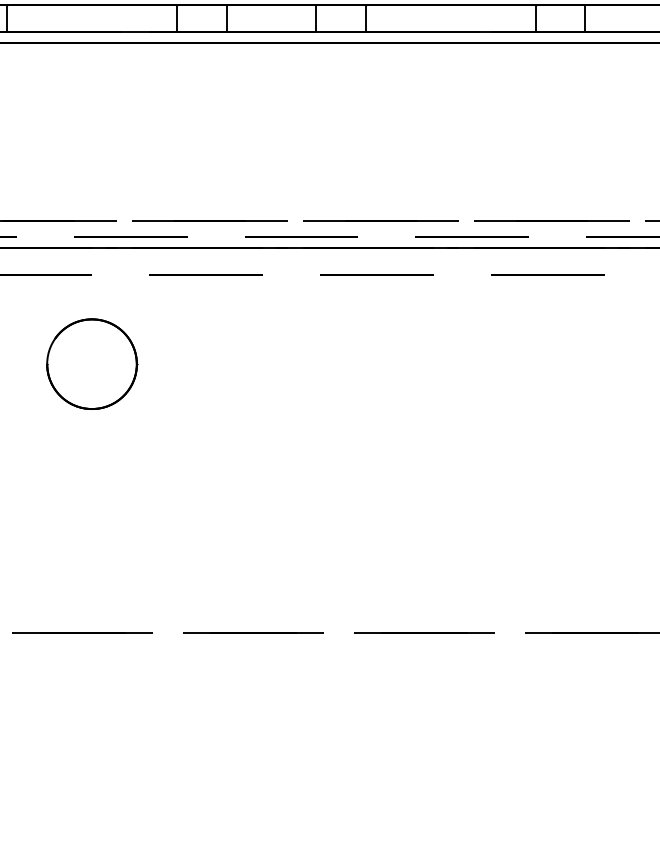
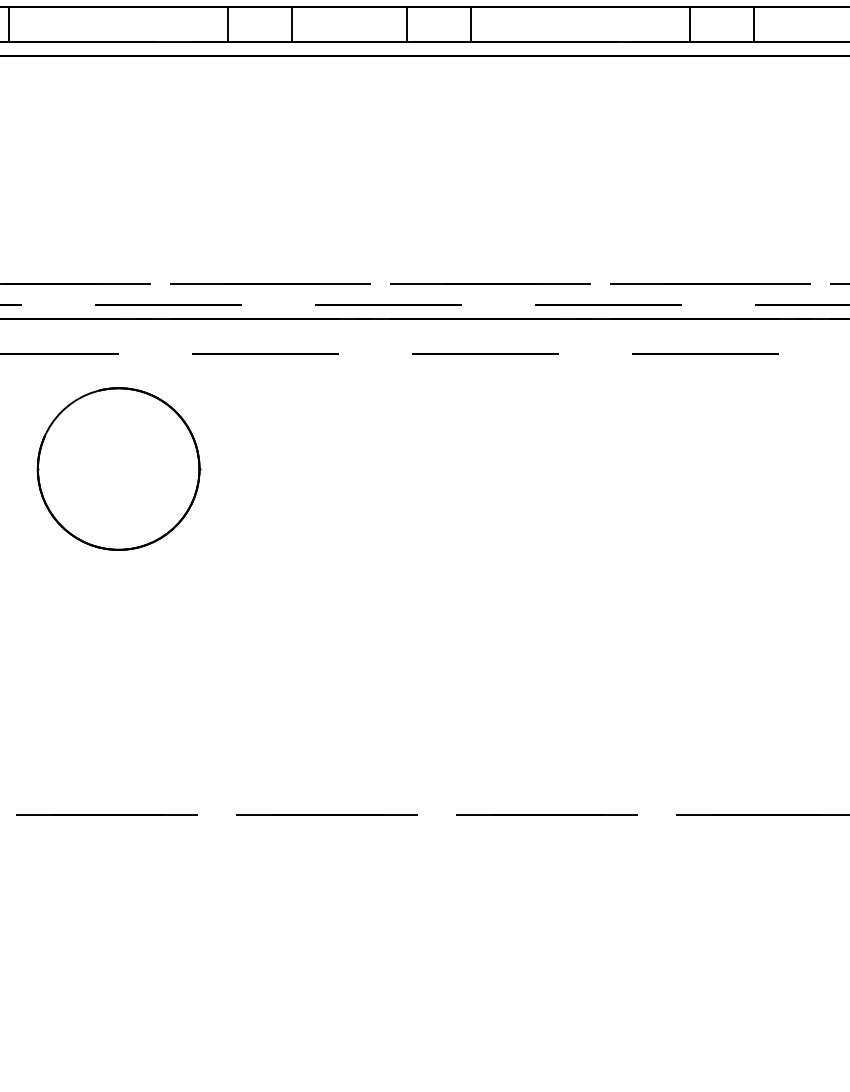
part: (91, 363) -> (118, 468), size x1.4

